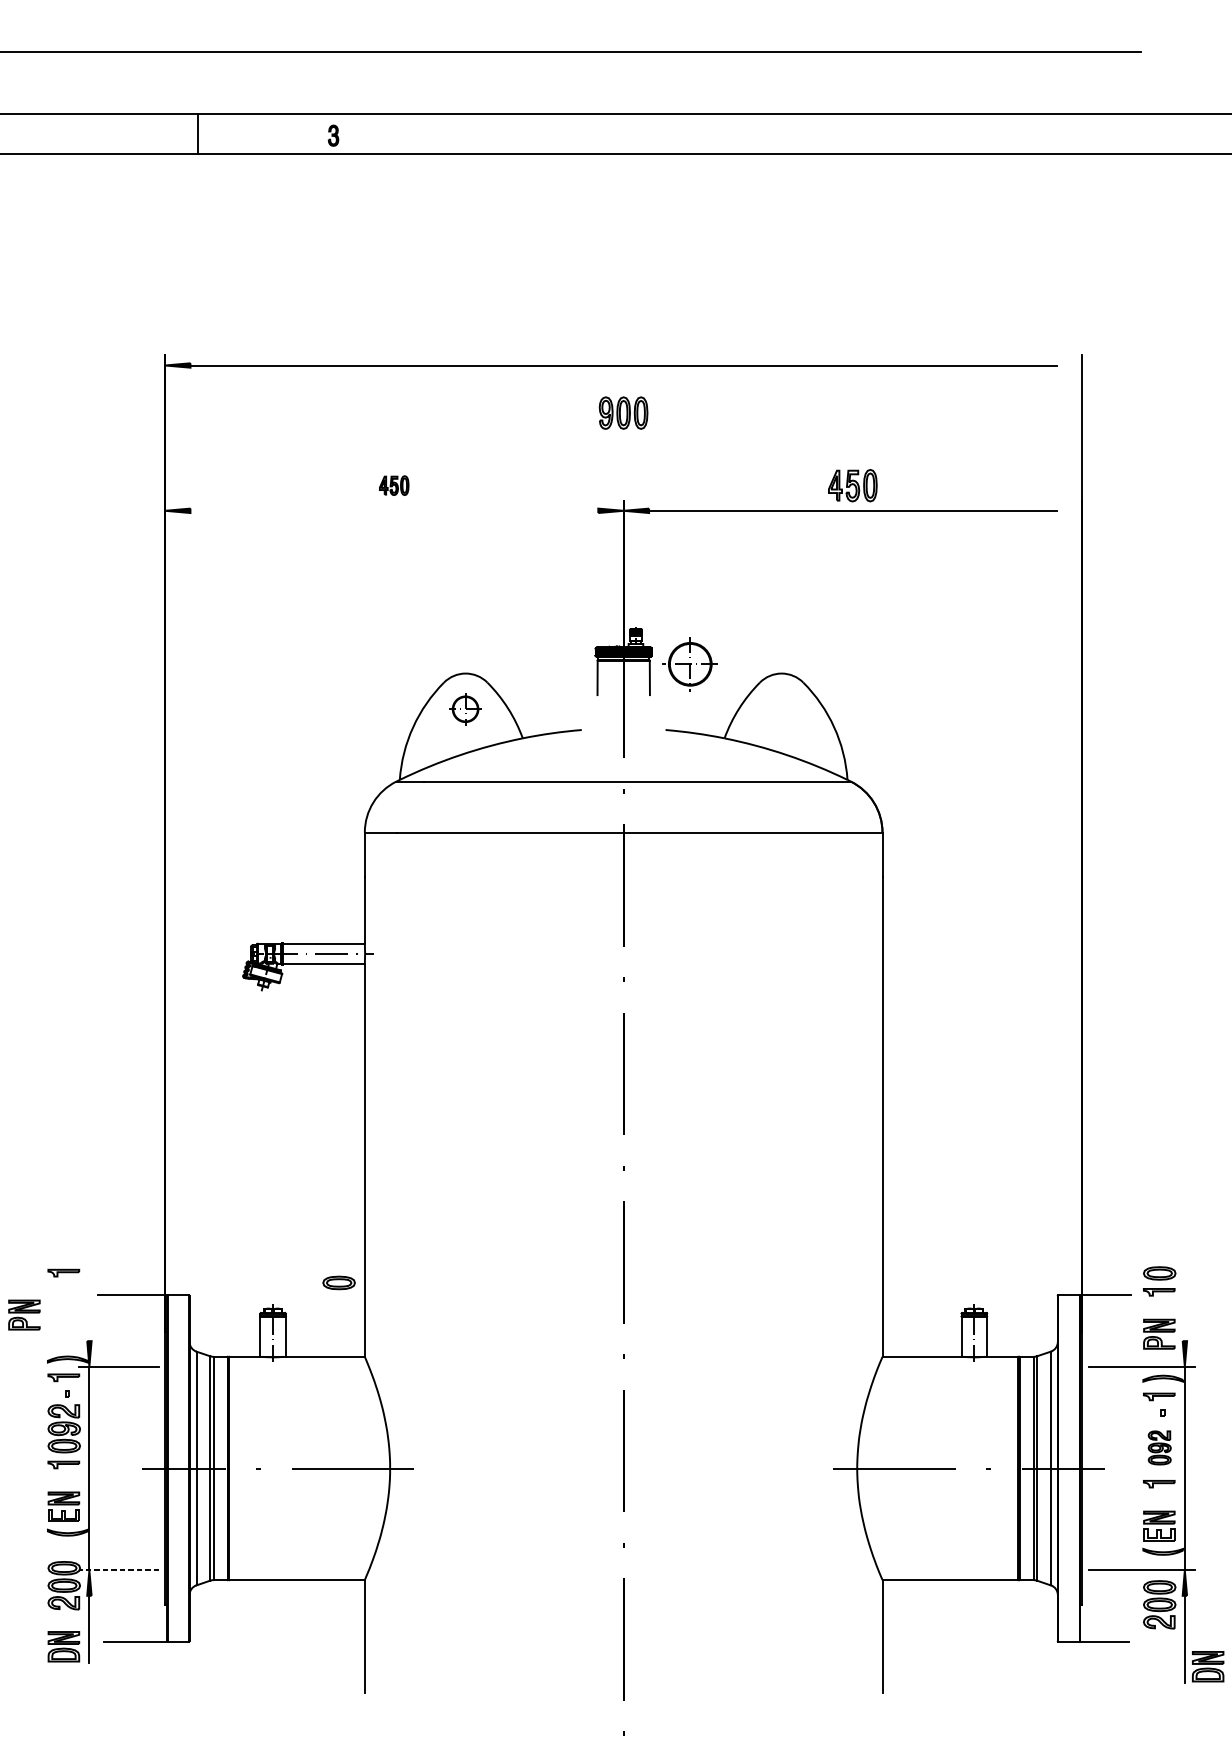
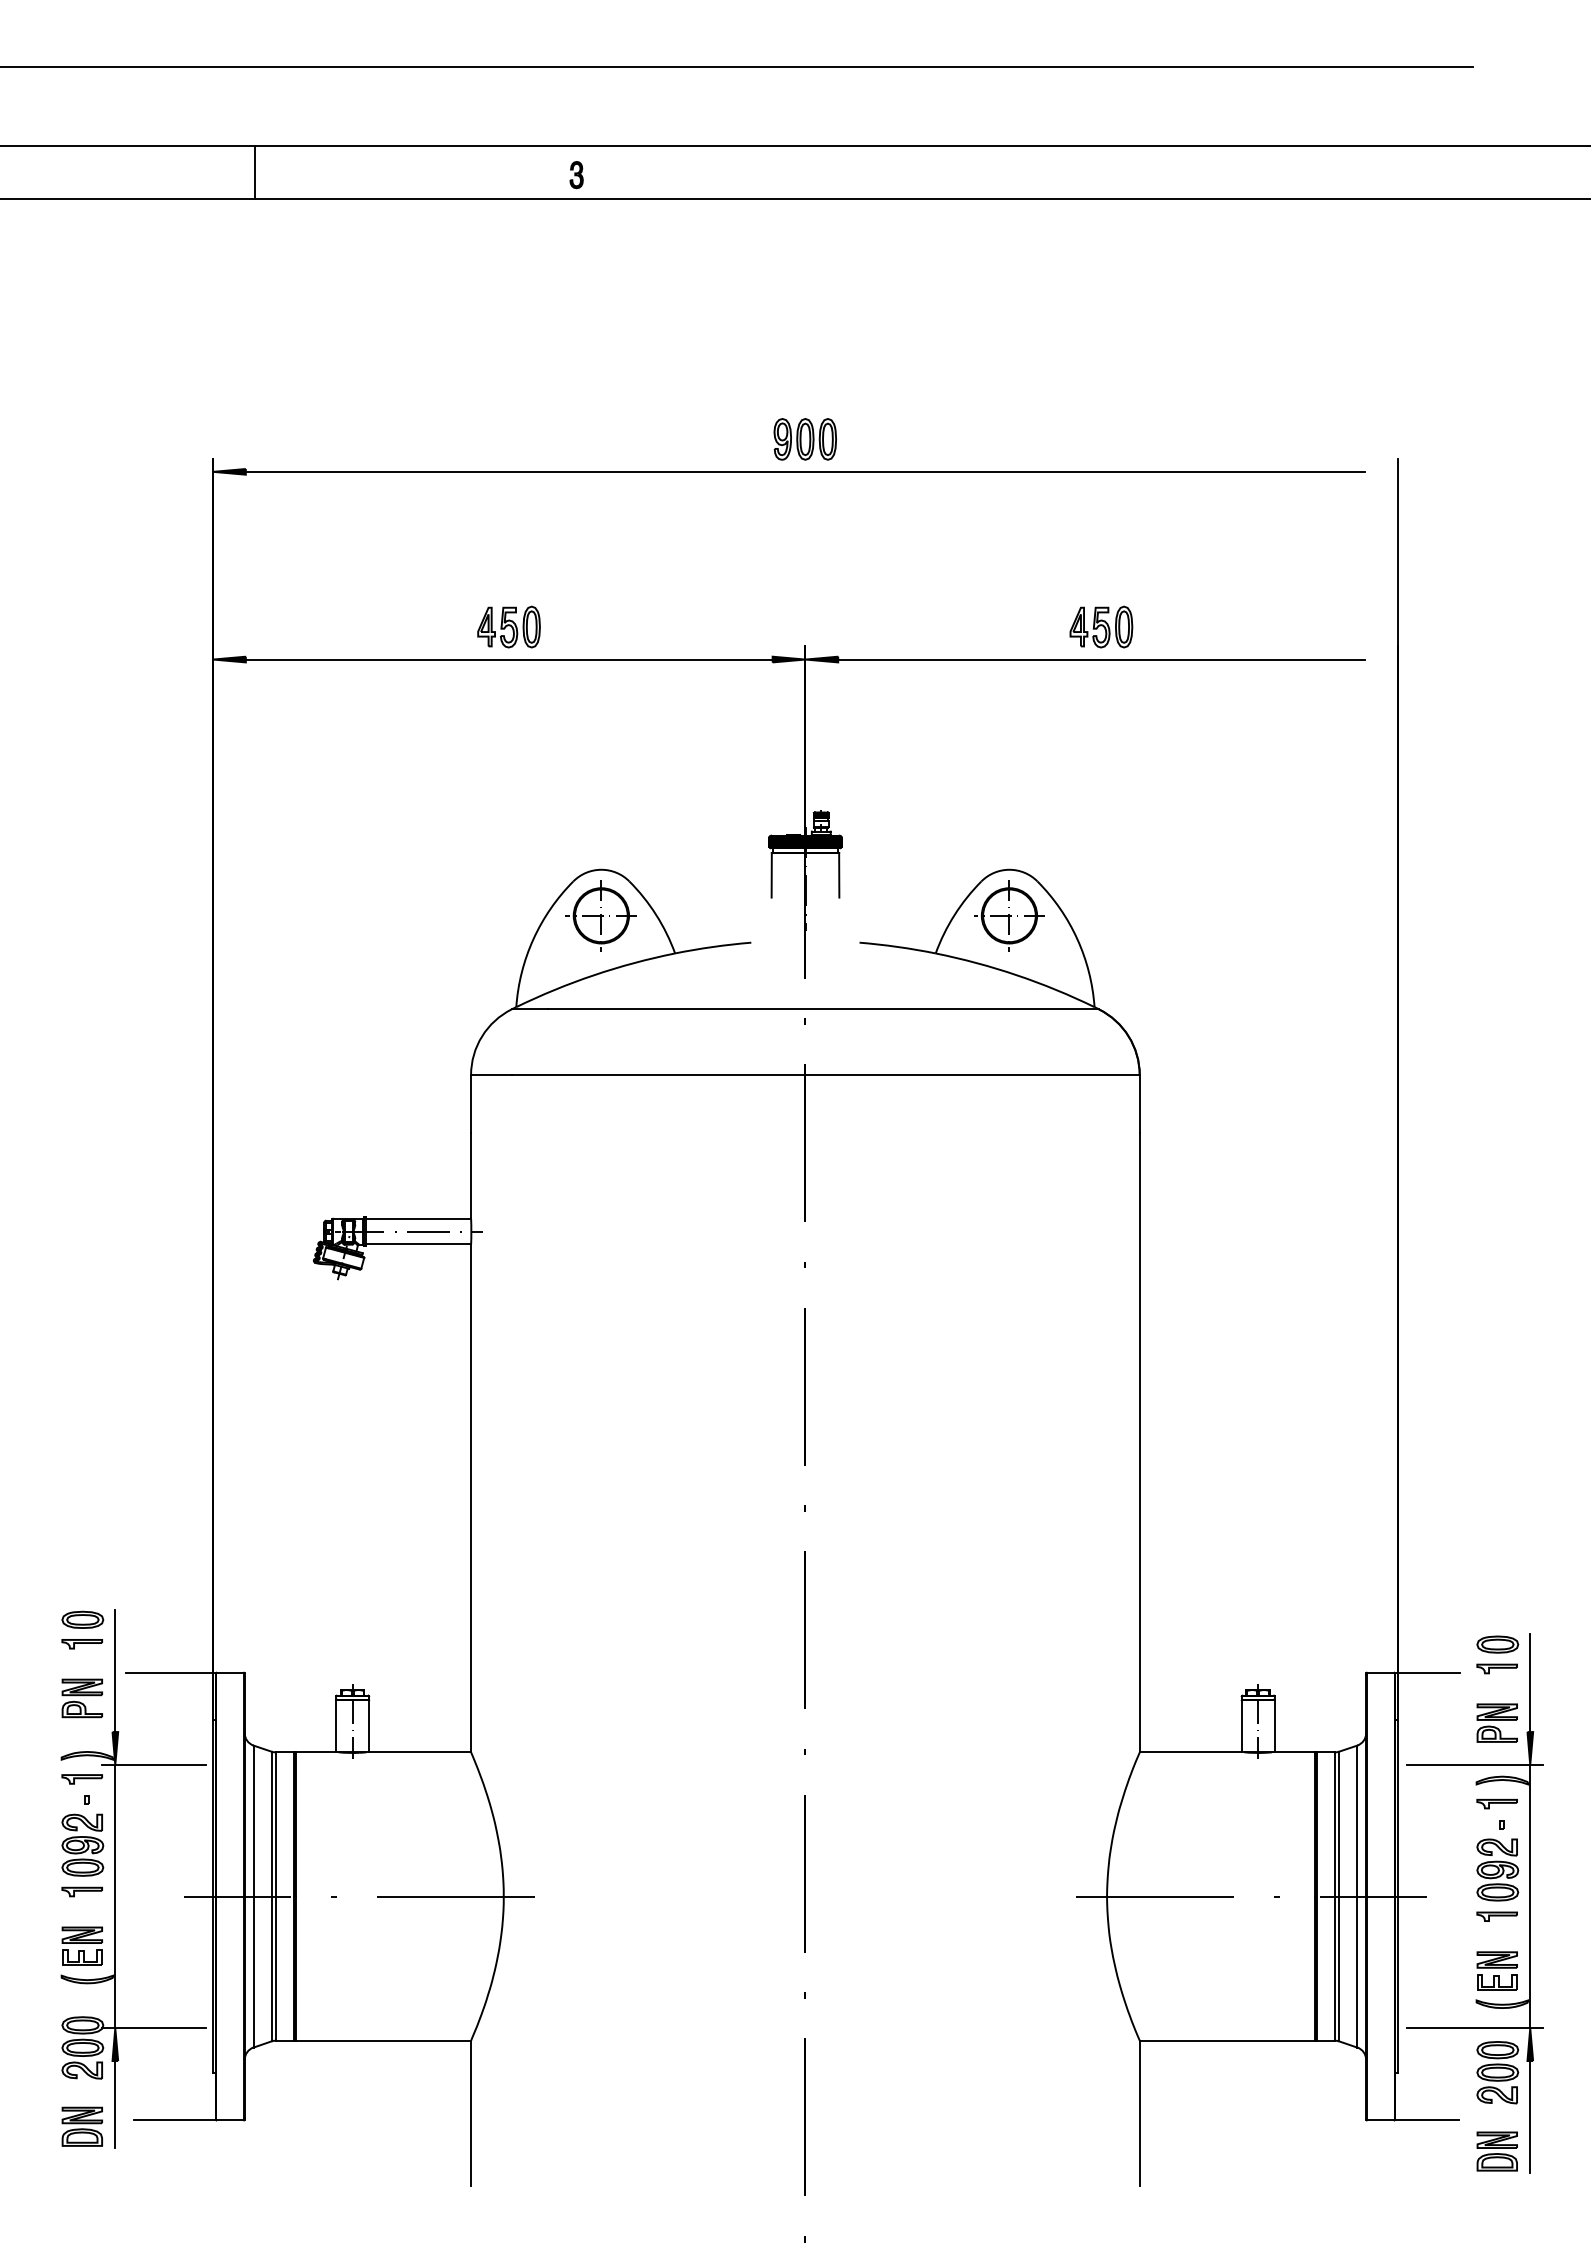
part: (333, 136) -> (576, 175), moved
part: (622, 413) -> (804, 439), moved
part: (393, 485) -> (508, 626), size x1.67
line: (393, 510) -> (508, 659), added
part: (690, 664) -> (1009, 915), moved
part: (465, 708) -> (600, 915), size x1.67
part: (338, 1282) -> (82, 1619), moved
line: (89, 1293) -> (115, 1670), added
line: (1185, 1303) -> (1530, 1683), added
part: (23, 1315) -> (81, 1698), moved
part: (1159, 1447) -> (1497, 1869), size x1.43
line: (118, 1570) -> (153, 2028), dashed -> solid
part: (1207, 1666) -> (1496, 2151), moved

